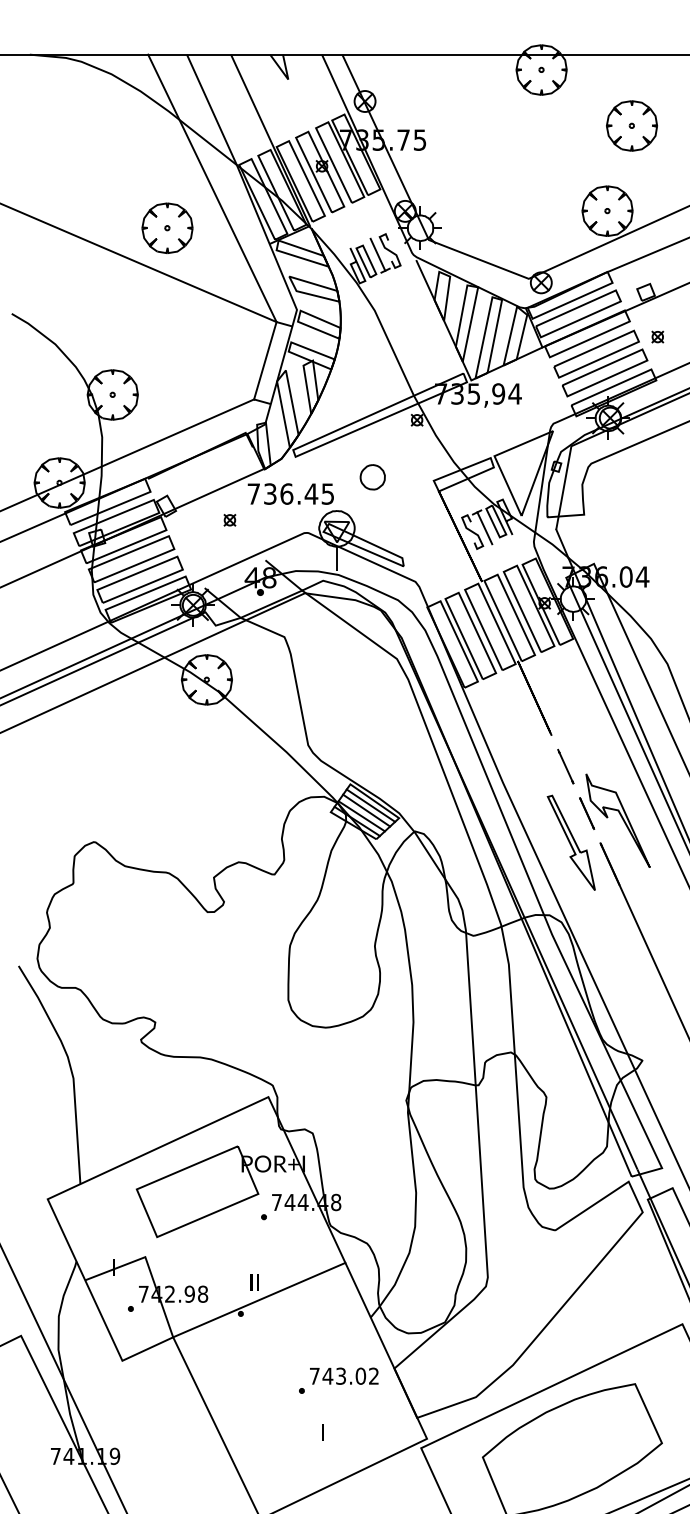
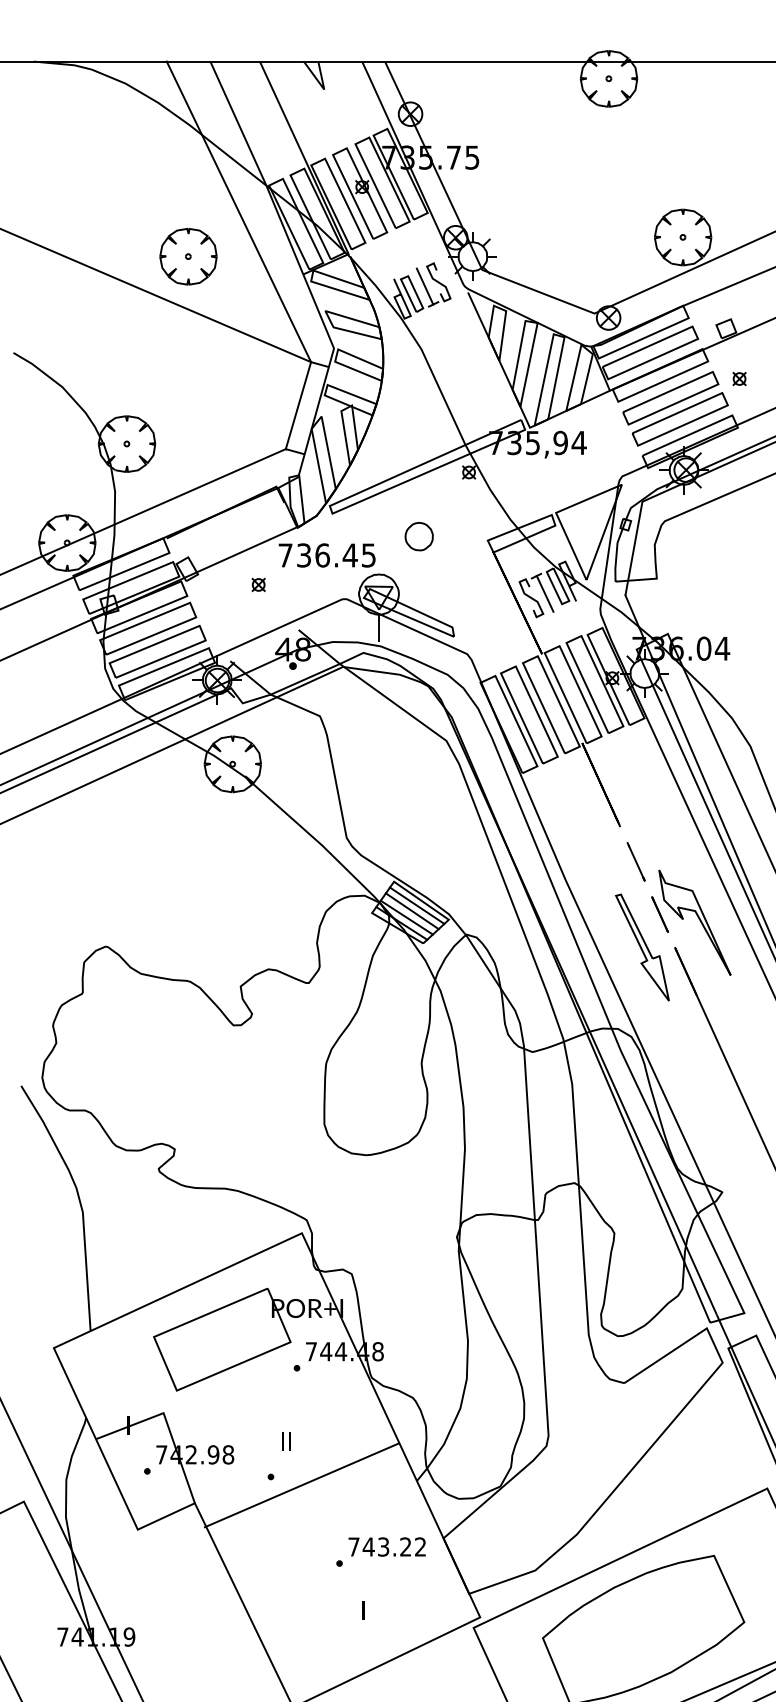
part: (631, 125) -> (710, 141), removed
line: (259, 1300) -> (301, 1485), moved
text: (360, 1375) -> (405, 1546), 743.02 -> 743.22

